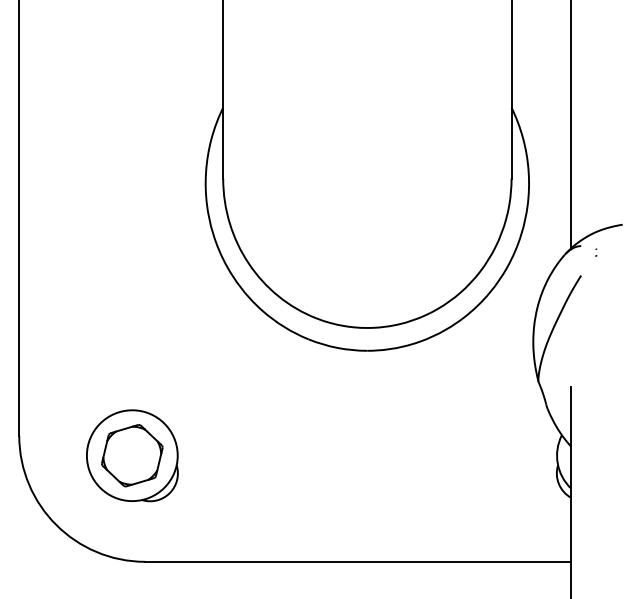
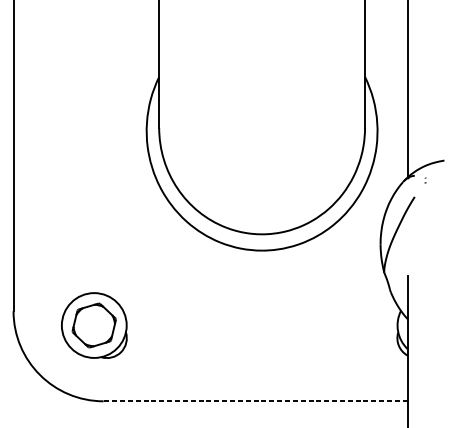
line: (358, 561) -> (255, 401), solid -> dashed

